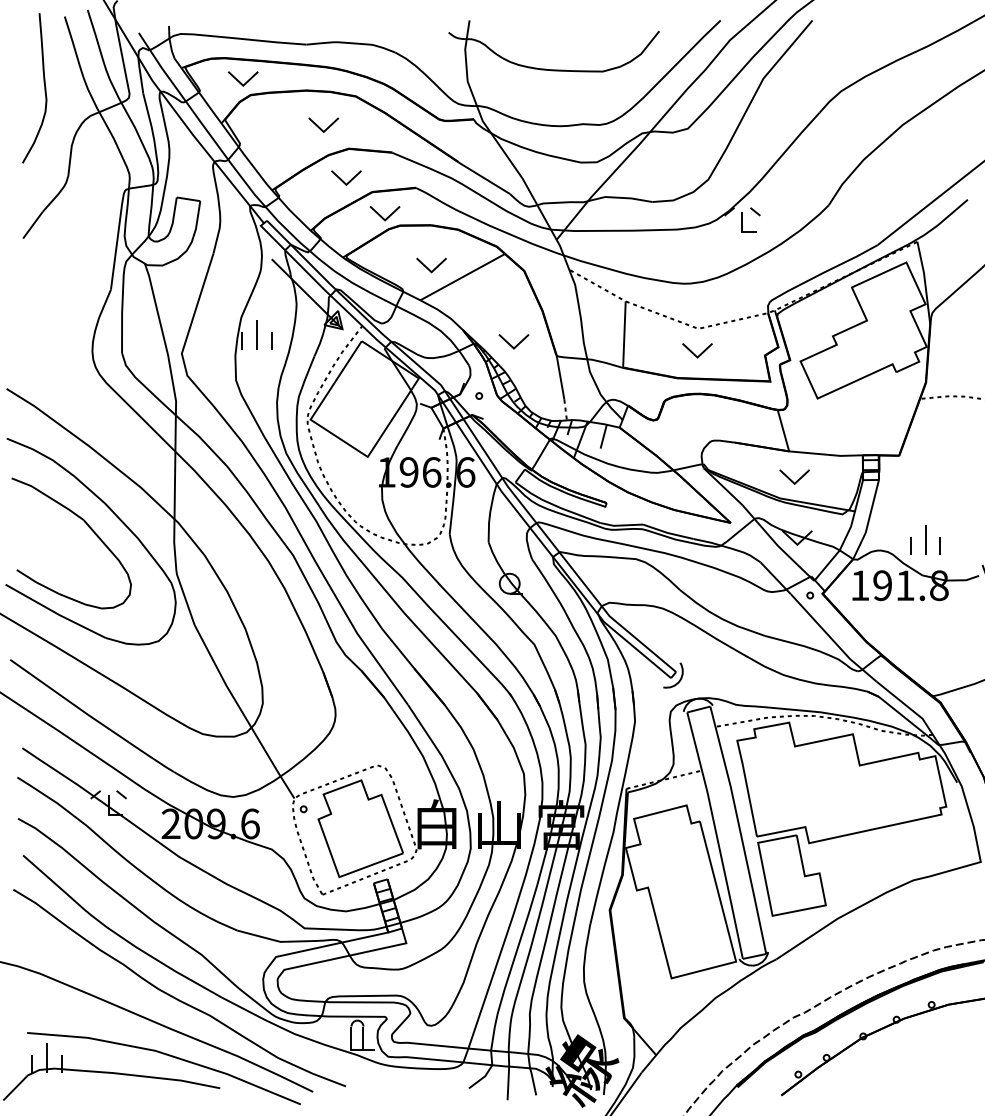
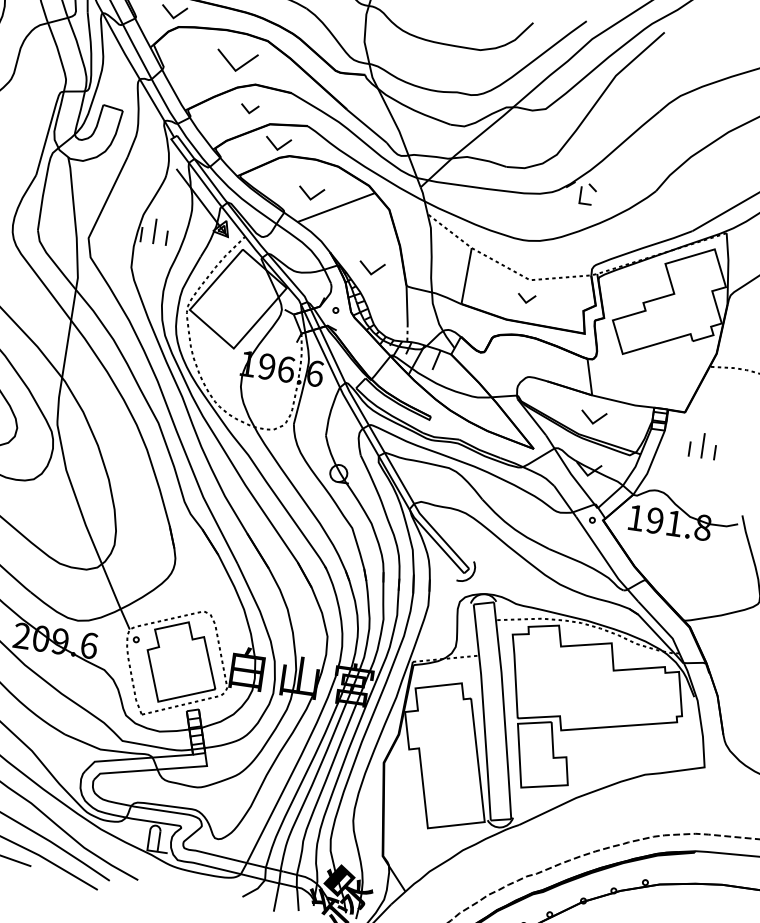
part: (323, 124) -> (236, 60), size x1.6
part: (346, 177) -> (249, 108), size x0.7
part: (697, 350) -> (526, 298), size x0.7
part: (925, 539) -> (703, 445), moved

